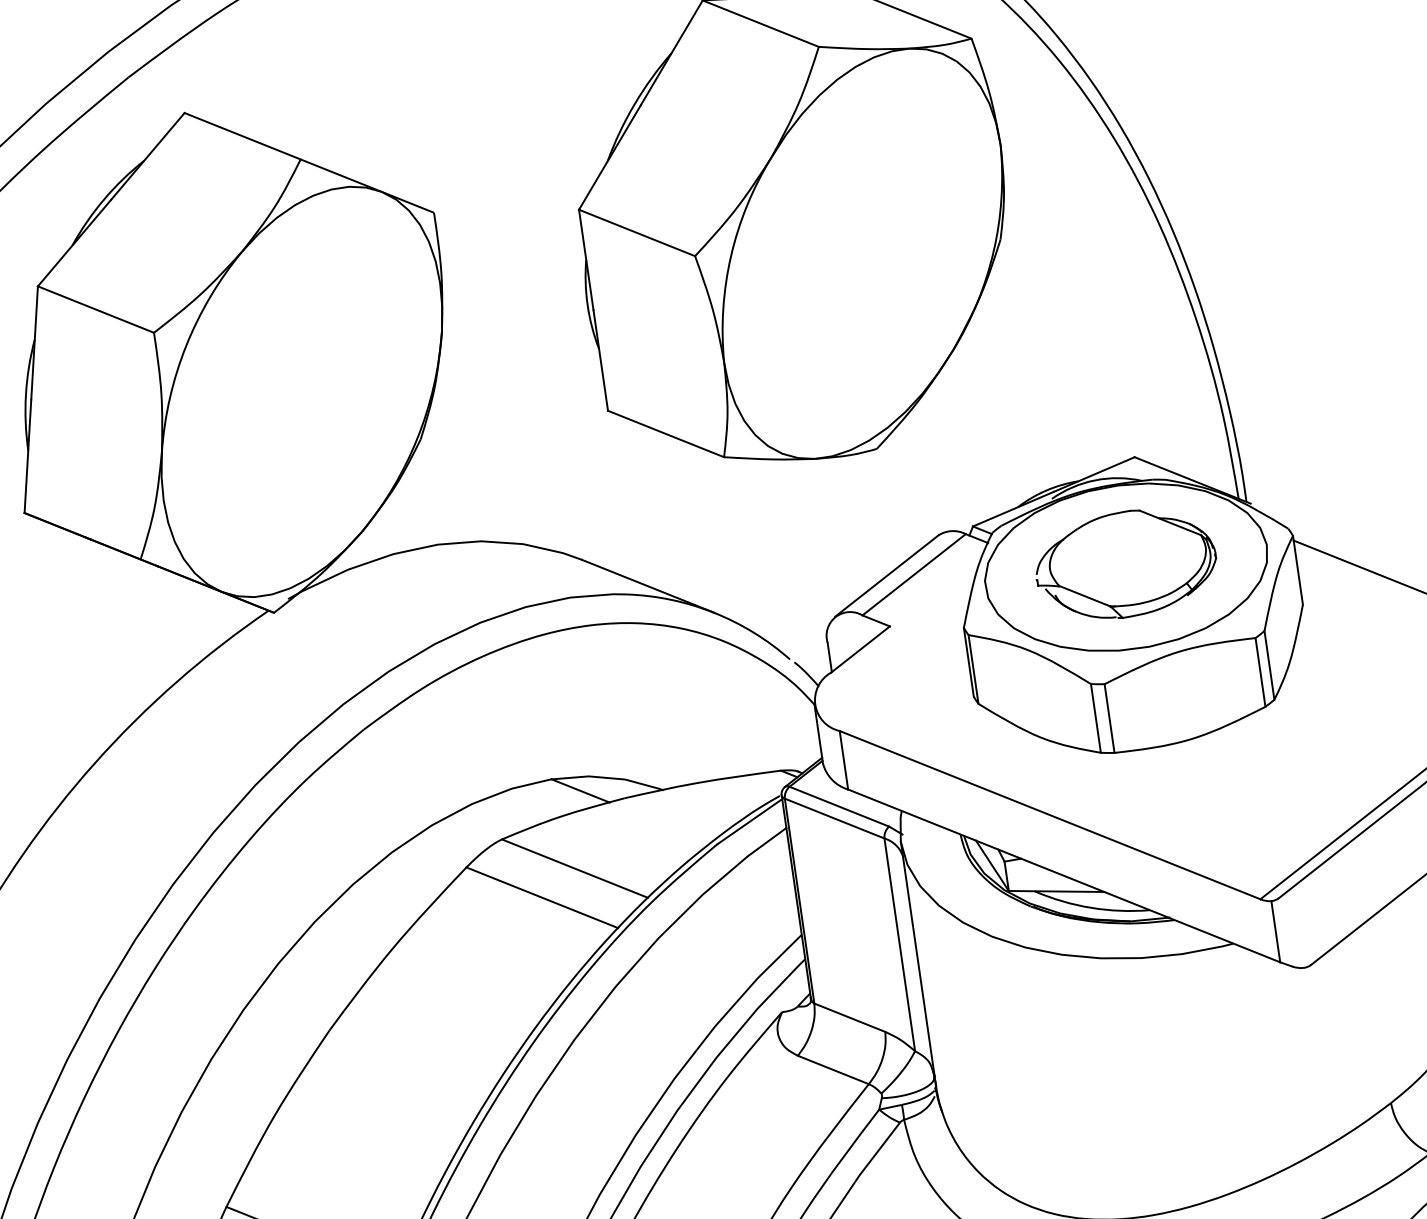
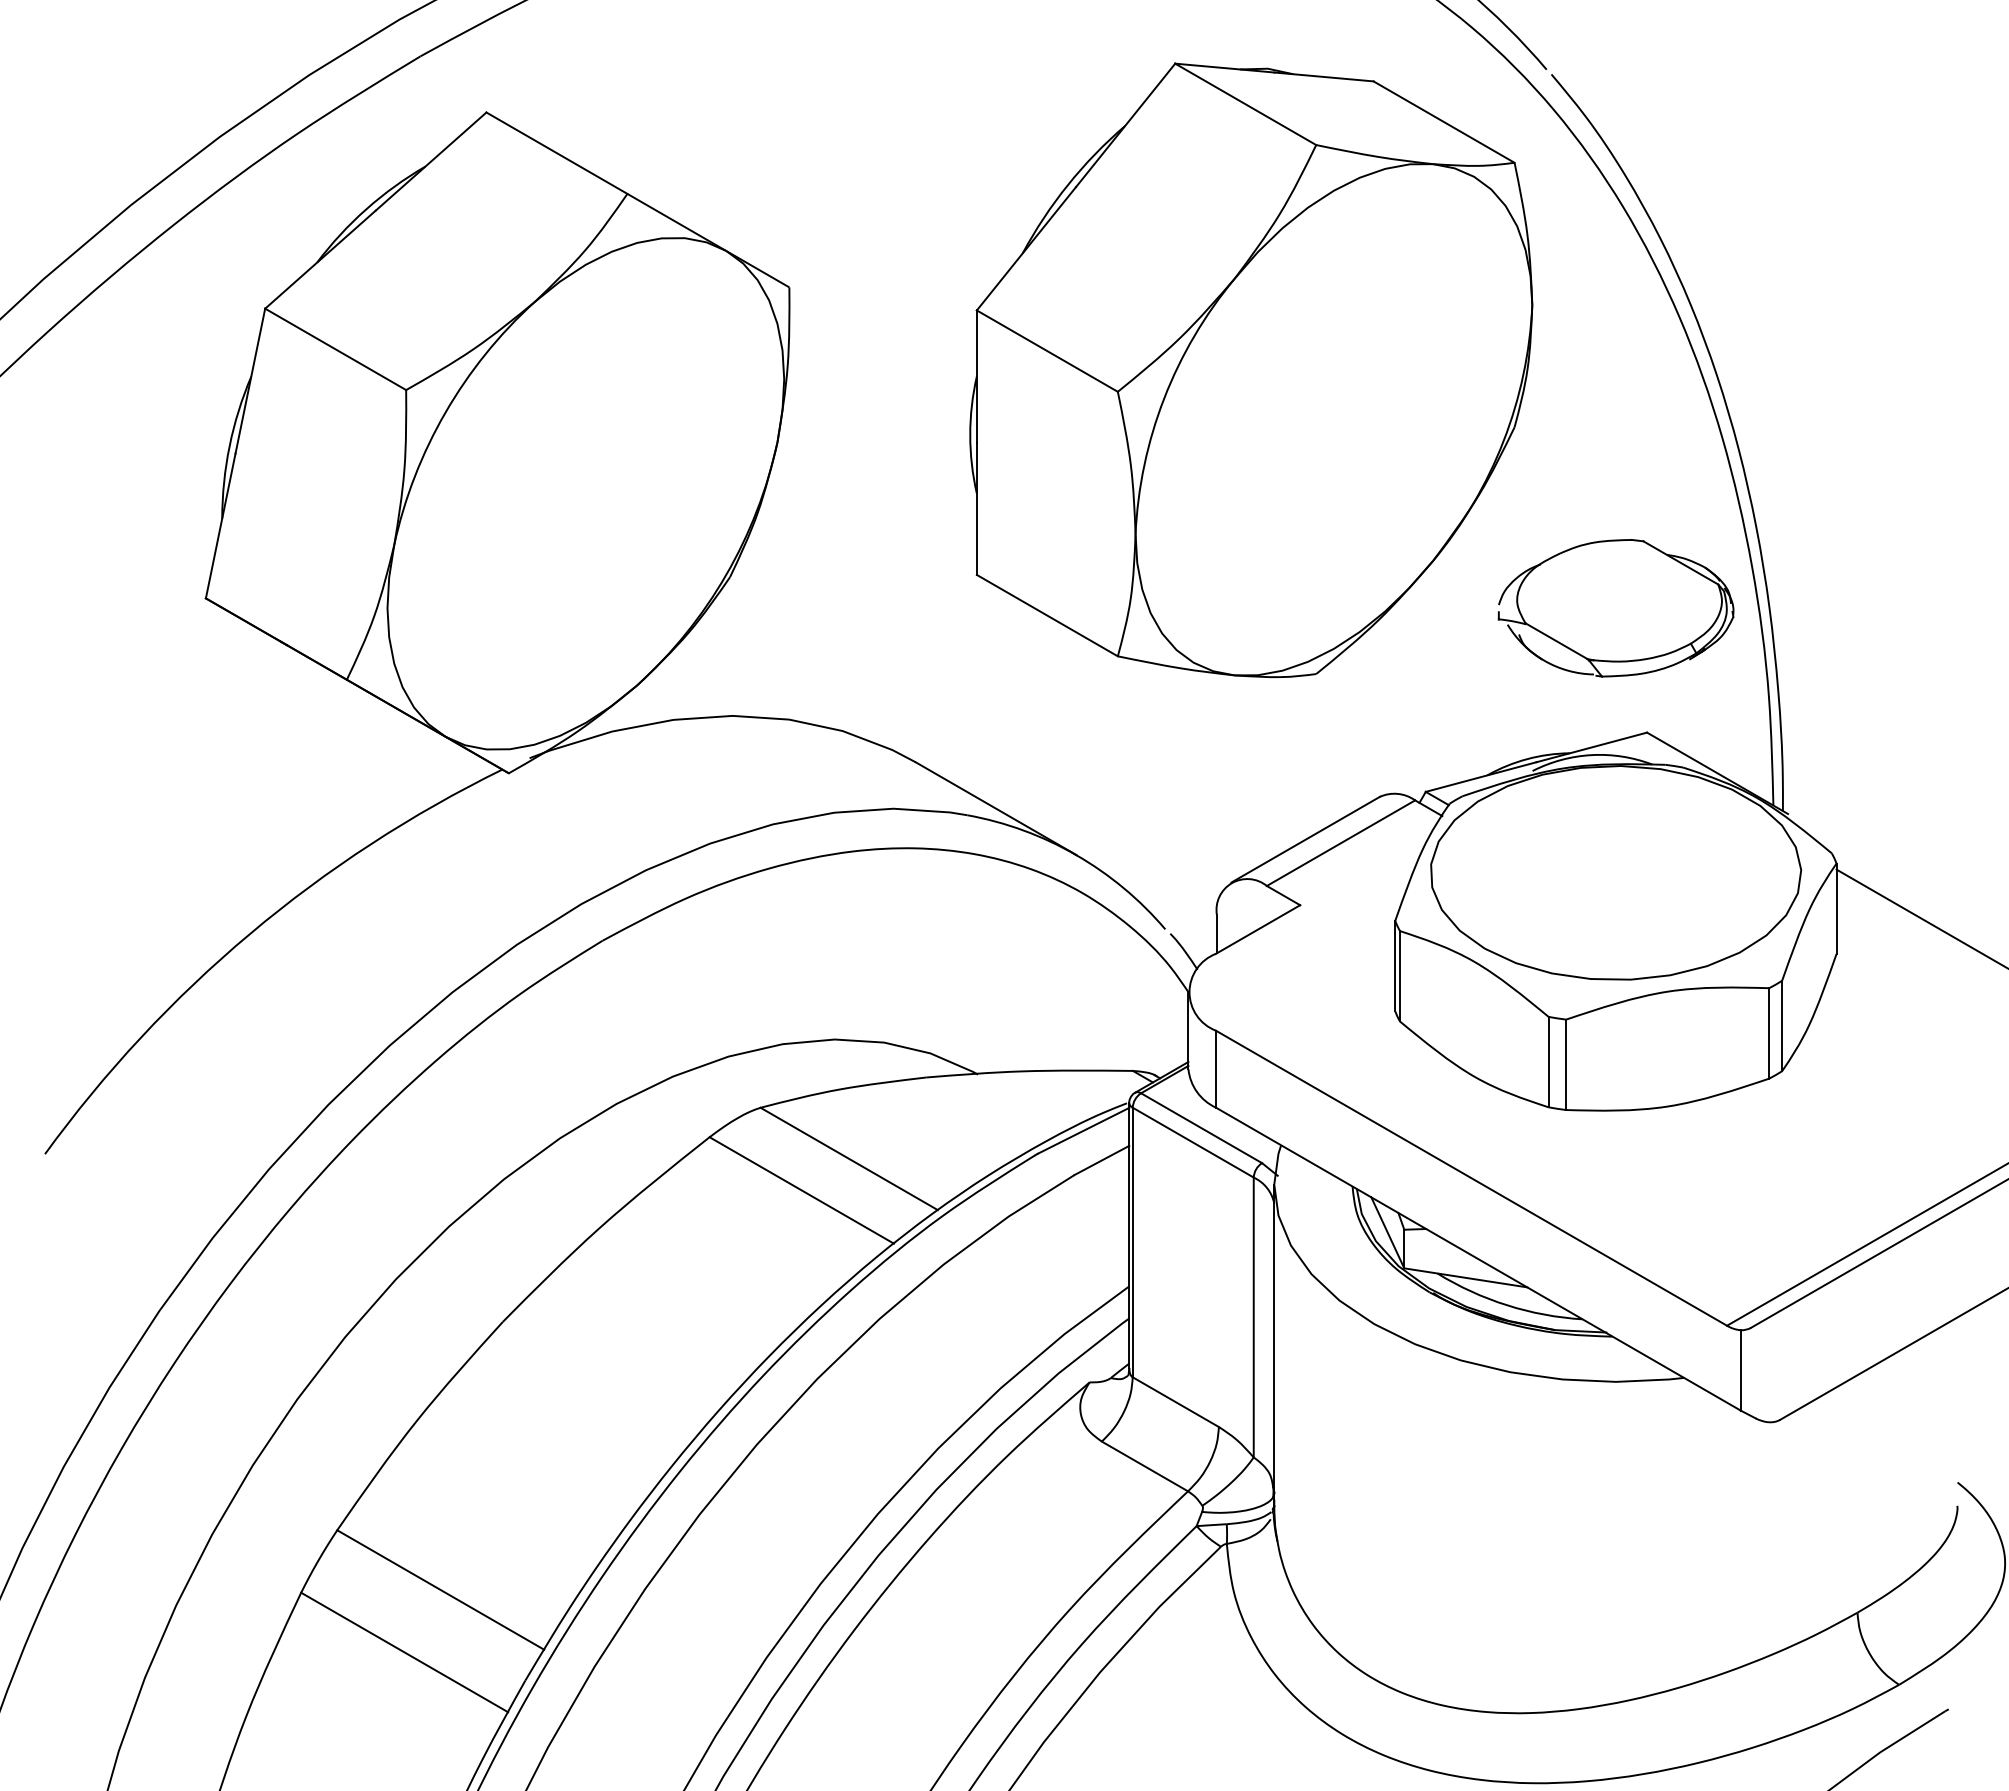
part: (1125, 564) -> (1615, 608), moved
line: (580, 790) -> (870, 1059), removed

